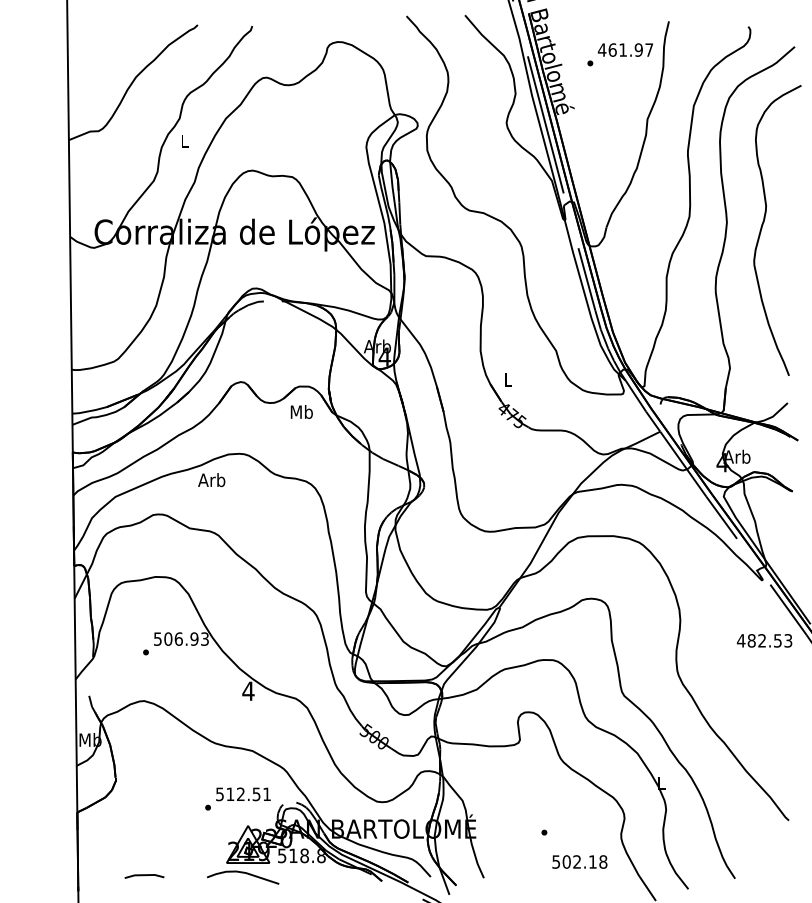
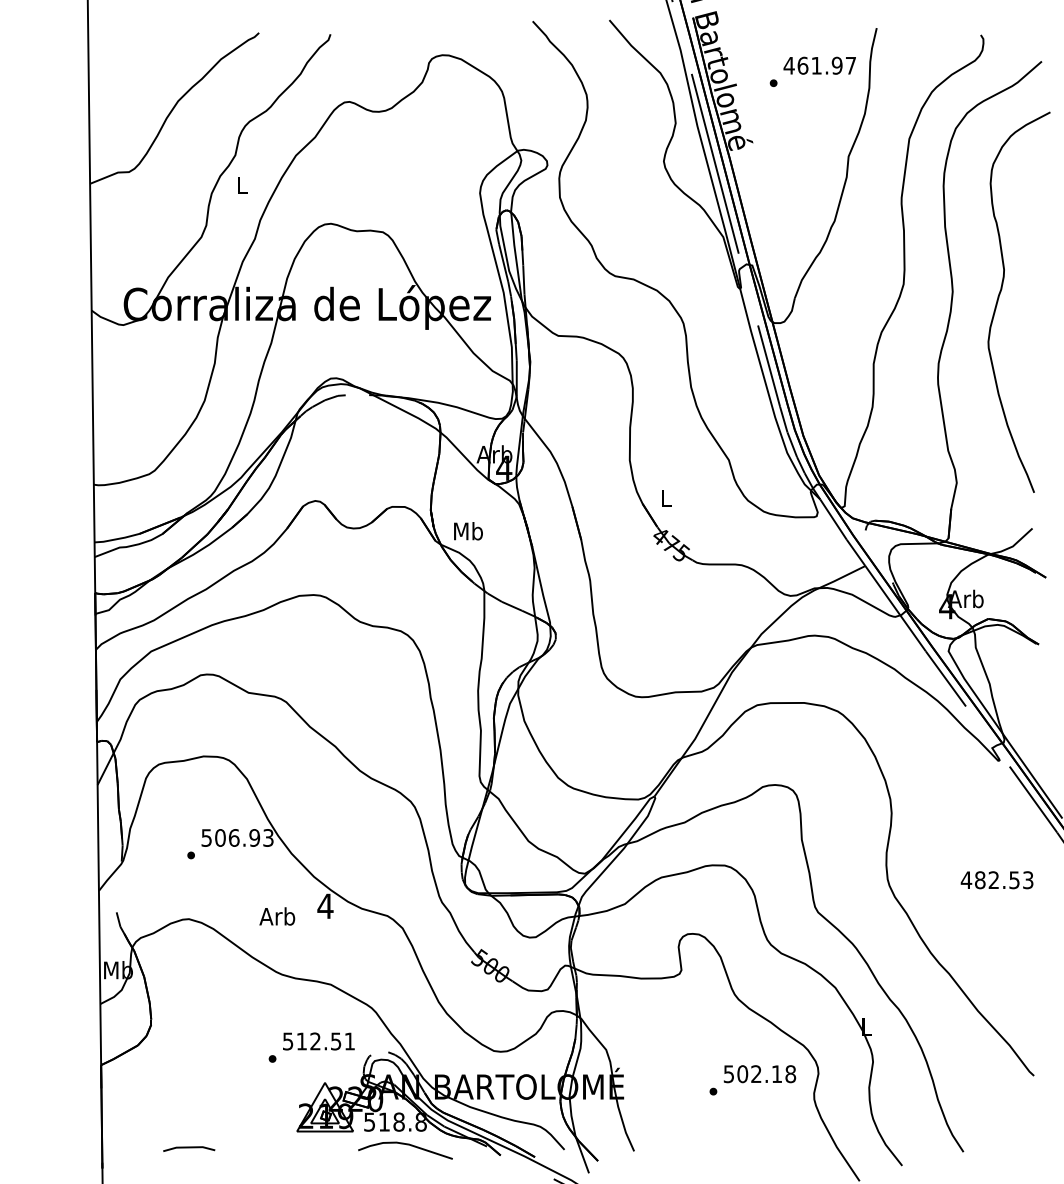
text: (301, 412) -> (468, 531), moved
text: (211, 480) -> (277, 916), moved
text: (764, 641) -> (996, 880), moved
text: (579, 862) -> (759, 1074), moved
curve: (243, 873) -> (406, 1145), moved

